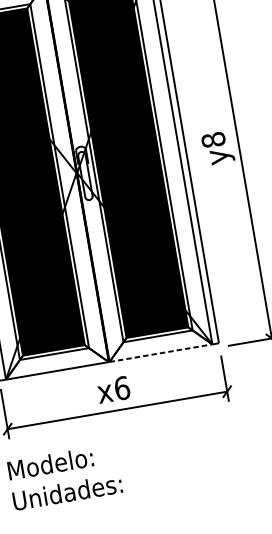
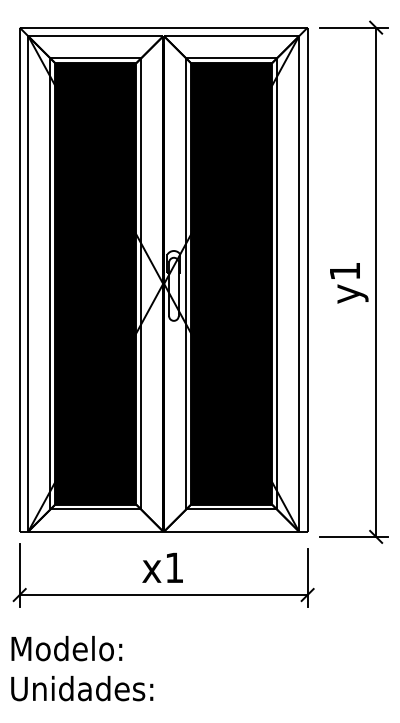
text: (213, 140) -> (344, 271), y8 -> y1
line: (161, 353) -> (232, 531), dashed -> solid
text: (122, 388) -> (174, 567), x6 -> x1

